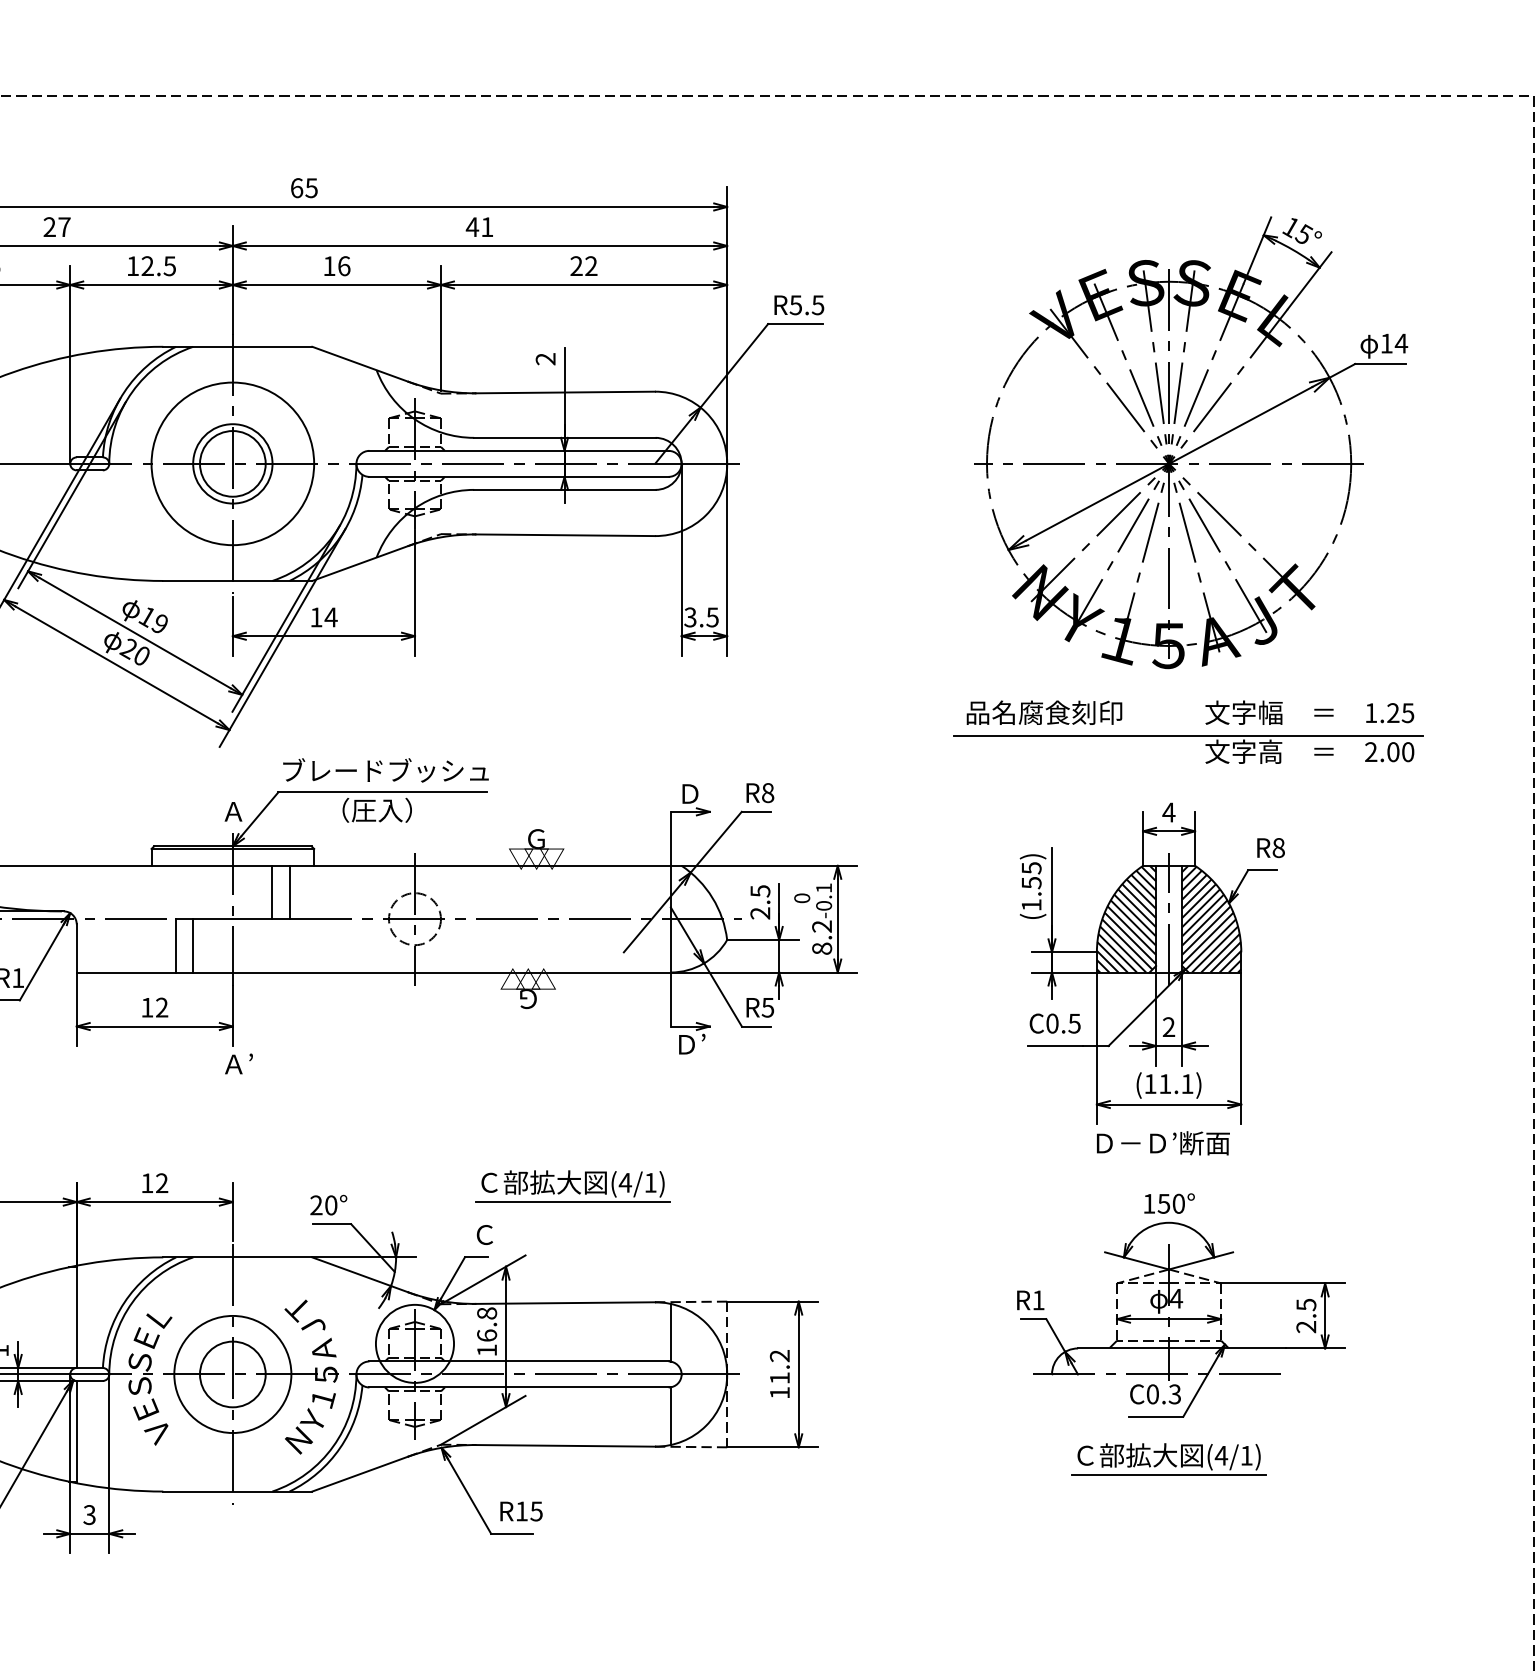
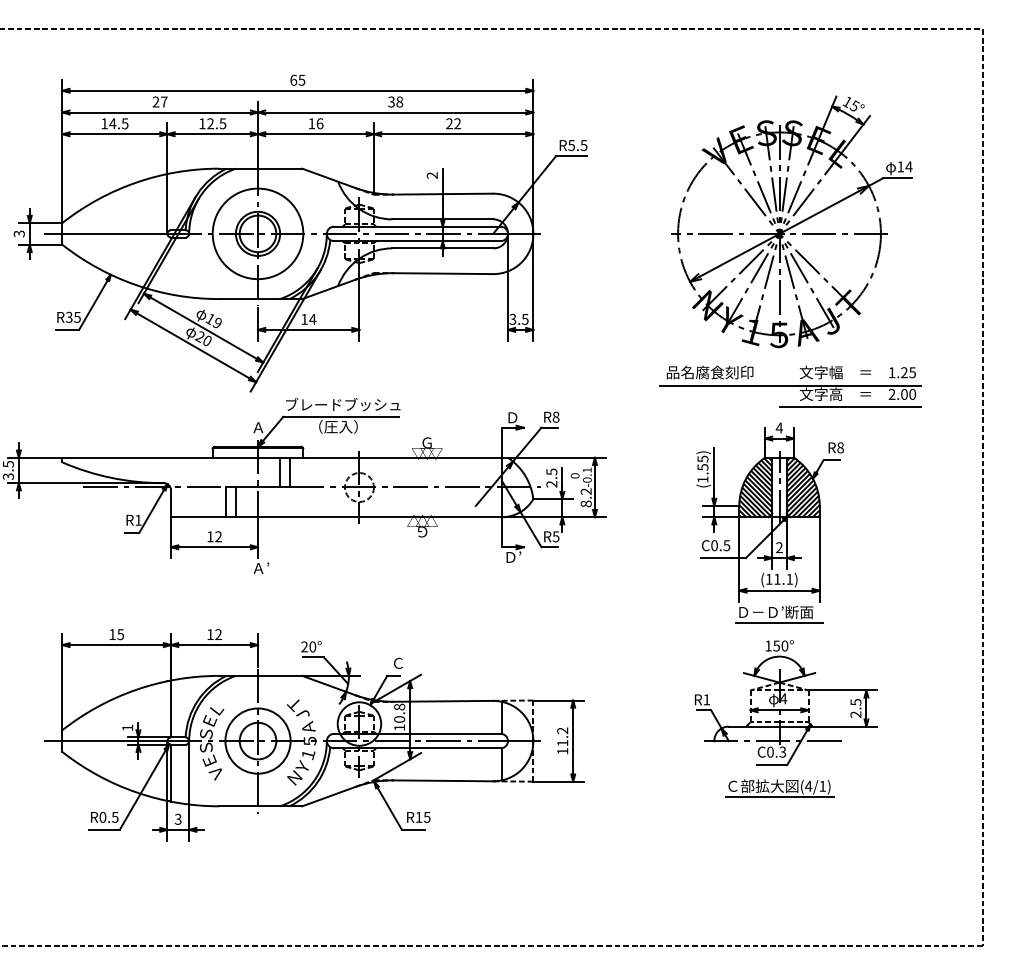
text: (479, 226) -> (395, 101), 41 -> 38
line: (1294, 775) -> (849, 407), added
line: (1169, 1163) -> (779, 623), added
part: (573, 1186) -> (447, 636), removed
text: (486, 1335) -> (399, 719), 16.8 -> 10.8

